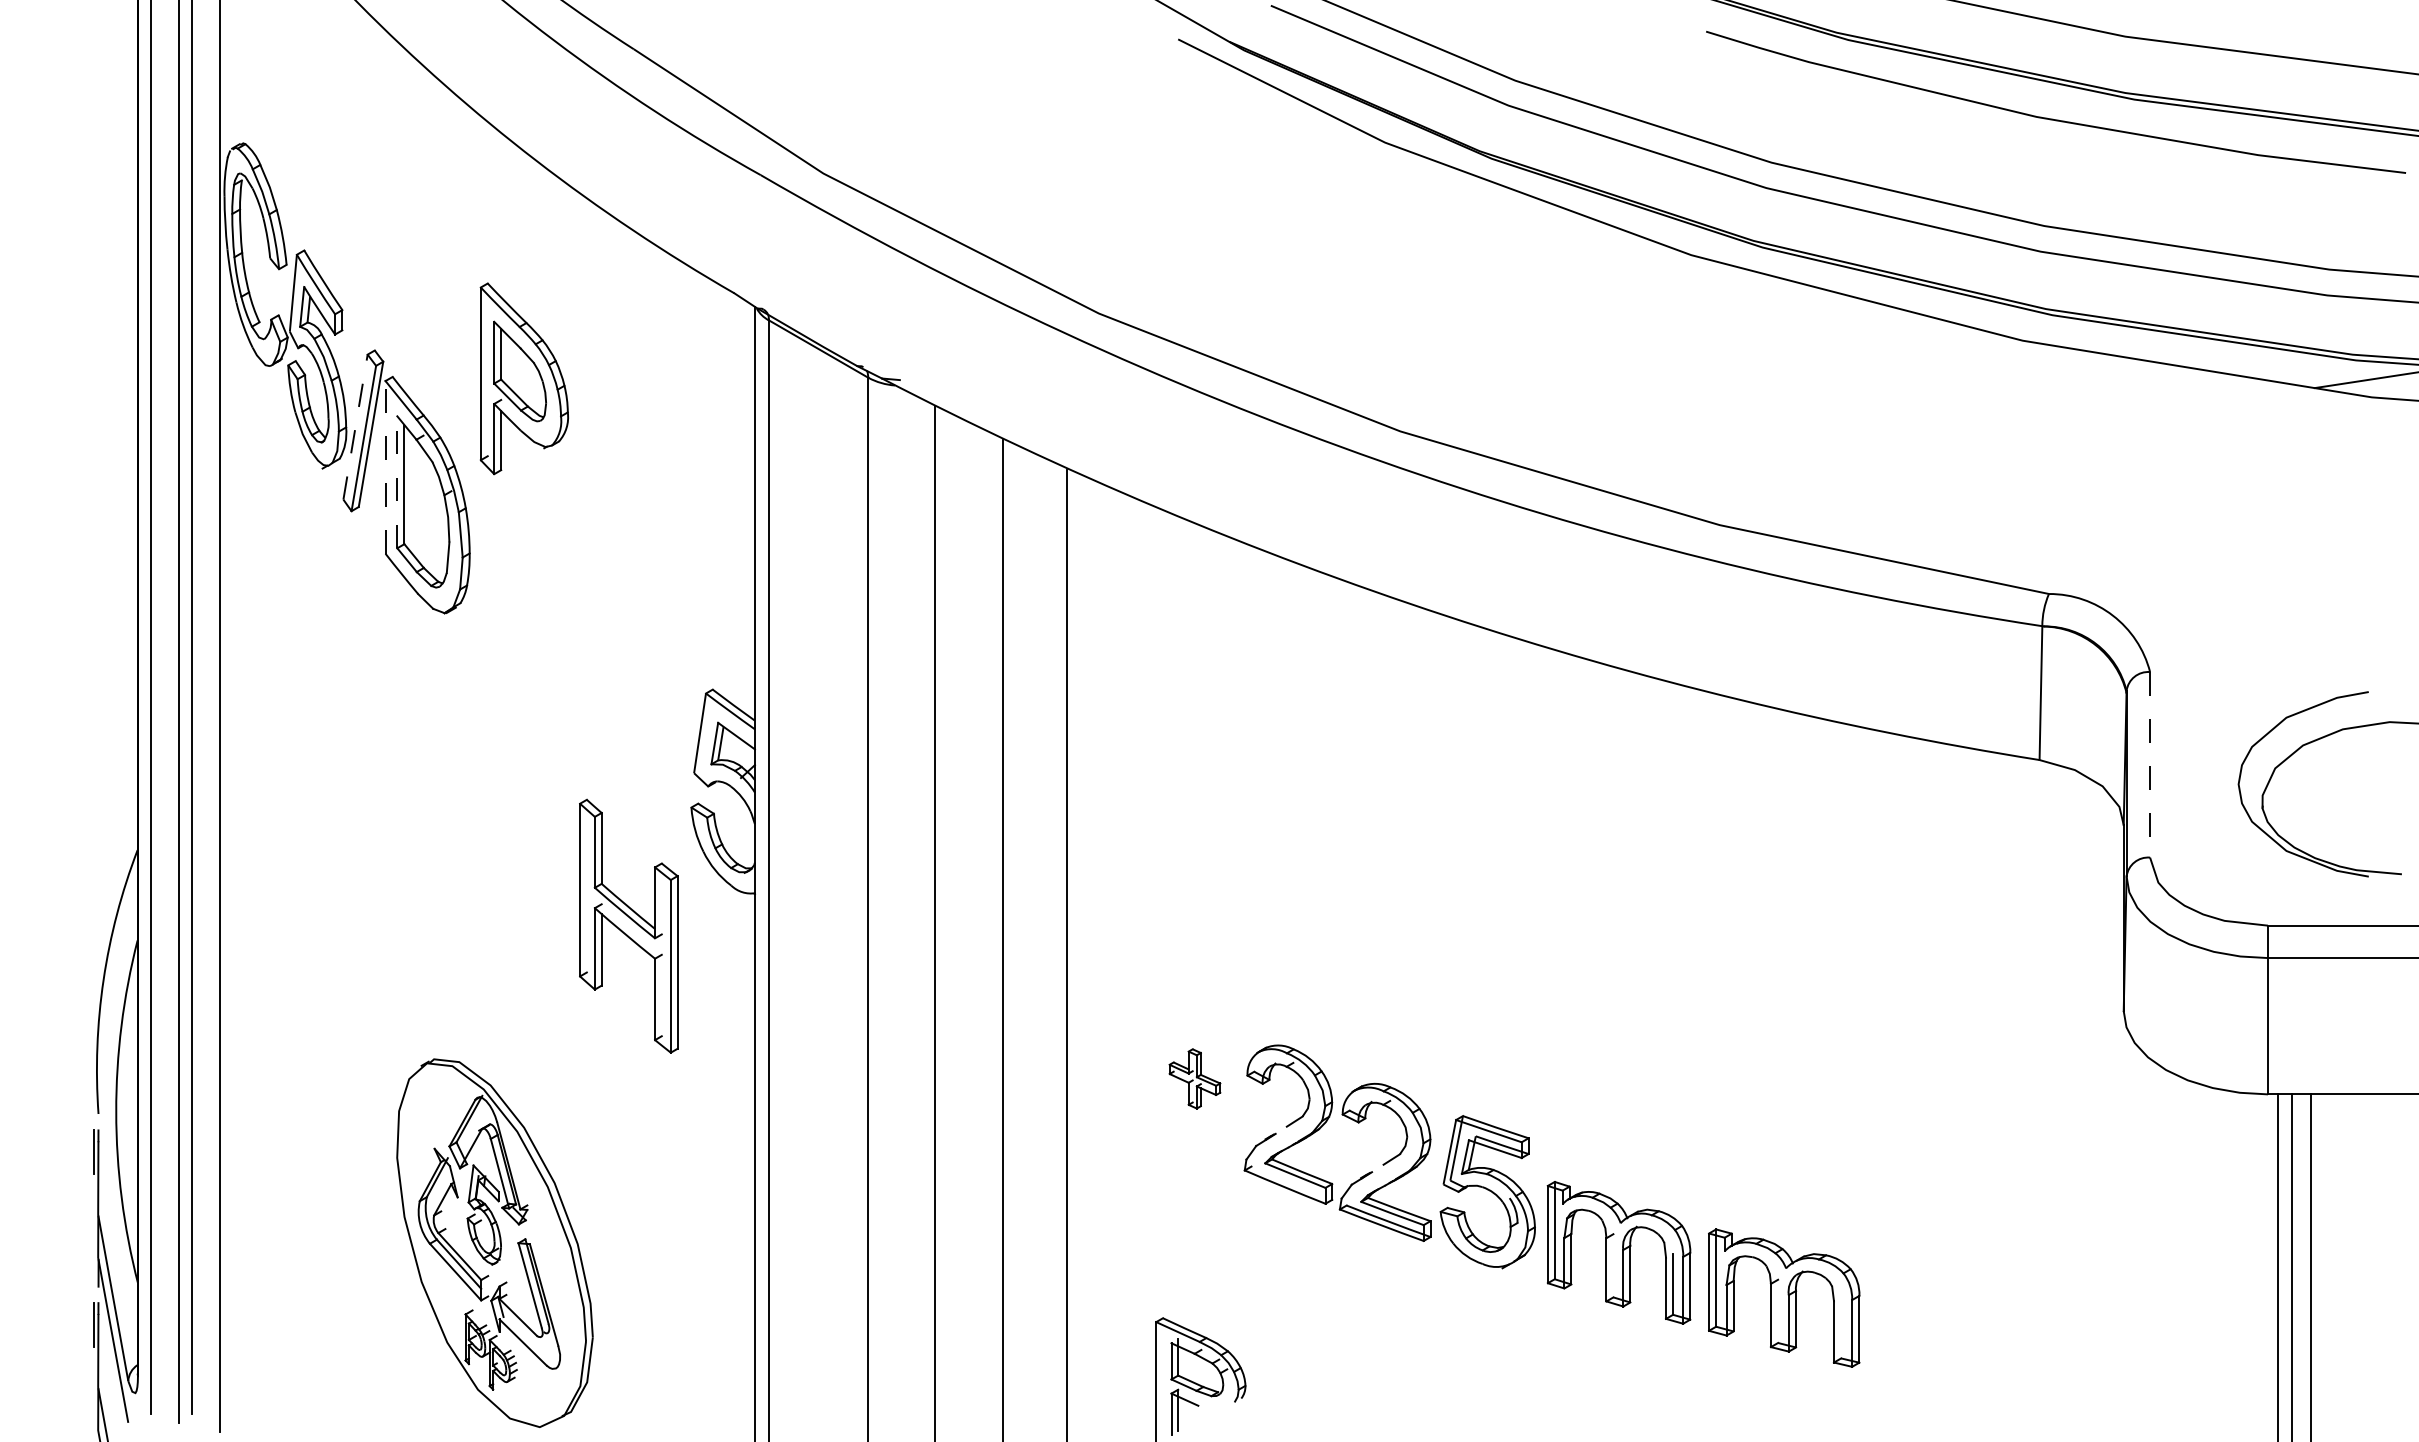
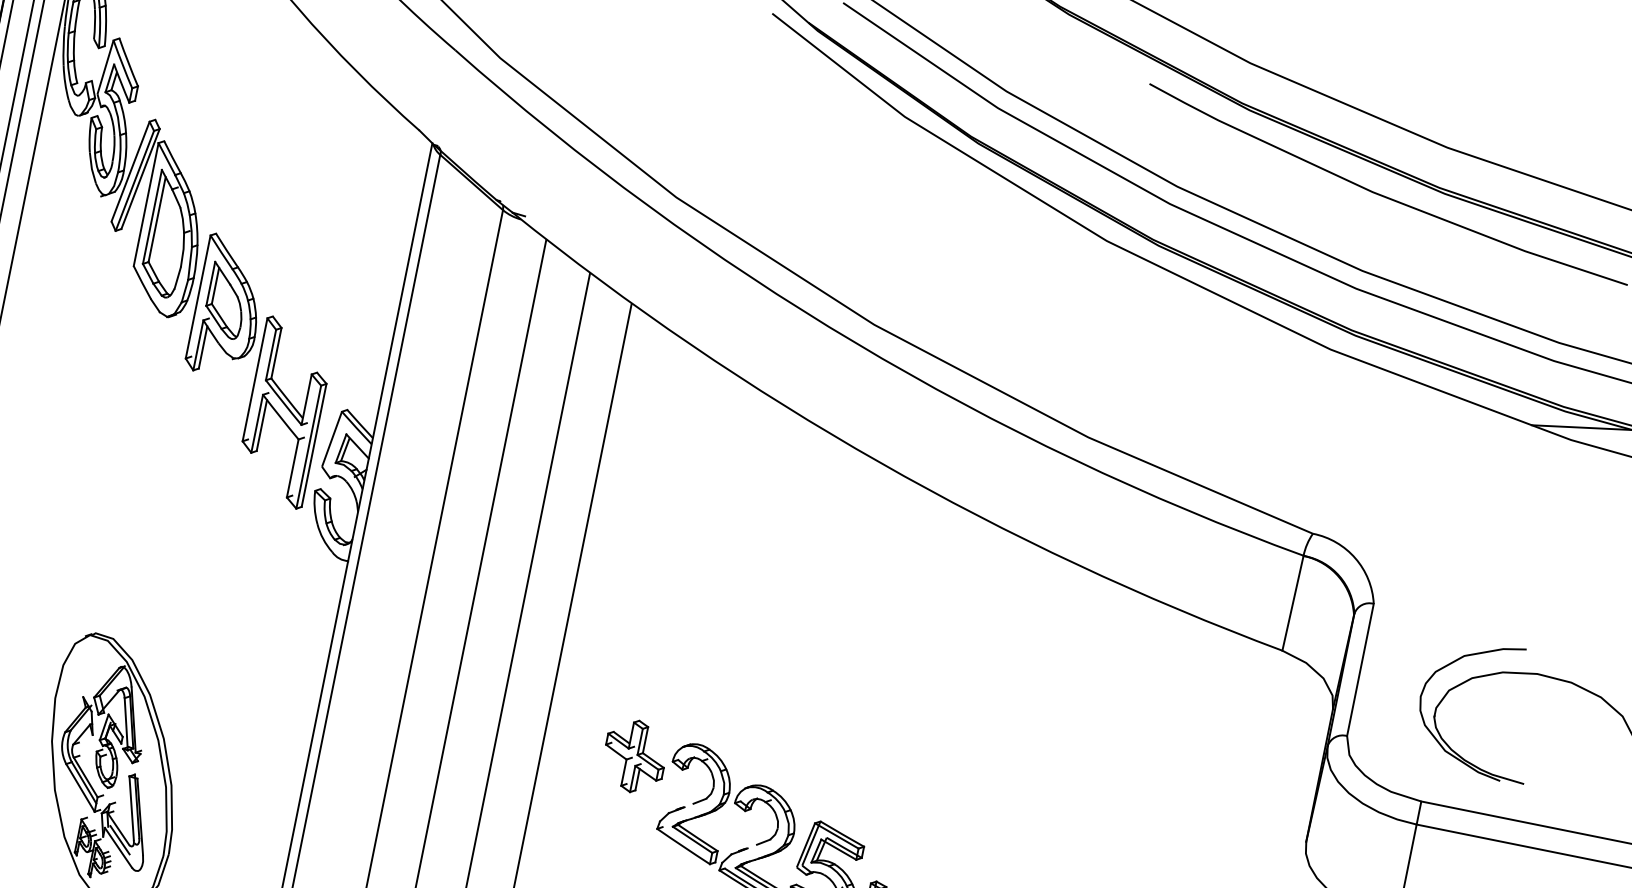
part: (523, 378) -> (227, 306), moved
line: (355, 427) -> (130, 171), dashed -> solid
line: (385, 466) -> (146, 203), dashed -> solid
line: (397, 482) -> (152, 217), dashed -> solid
line: (2150, 764) -> (1360, 669), dashed -> solid
part: (628, 925) -> (284, 412), moved
part: (1194, 1078) -> (634, 756), size x1.67
line: (522, 1331) -> (119, 839), added

